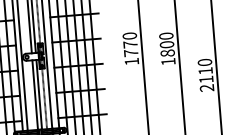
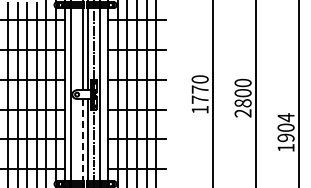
text: (167, 61) -> (242, 113), 1800 -> 2800
text: (205, 75) -> (285, 132), 2110 -> 1904
line: (35, 95) -> (83, 140), solid -> dashed

